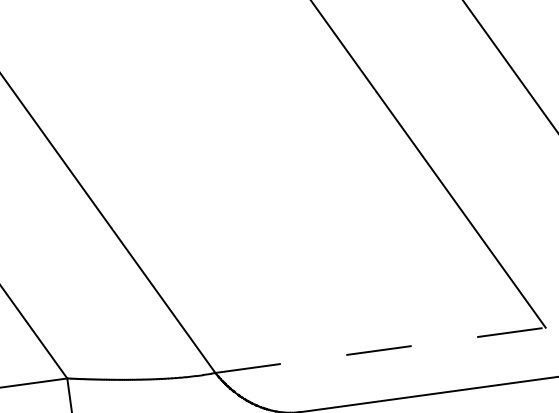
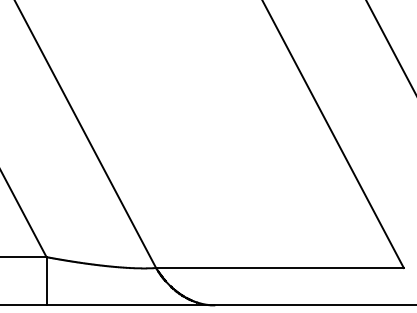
line: (379, 351) -> (279, 268), dashed -> solid

